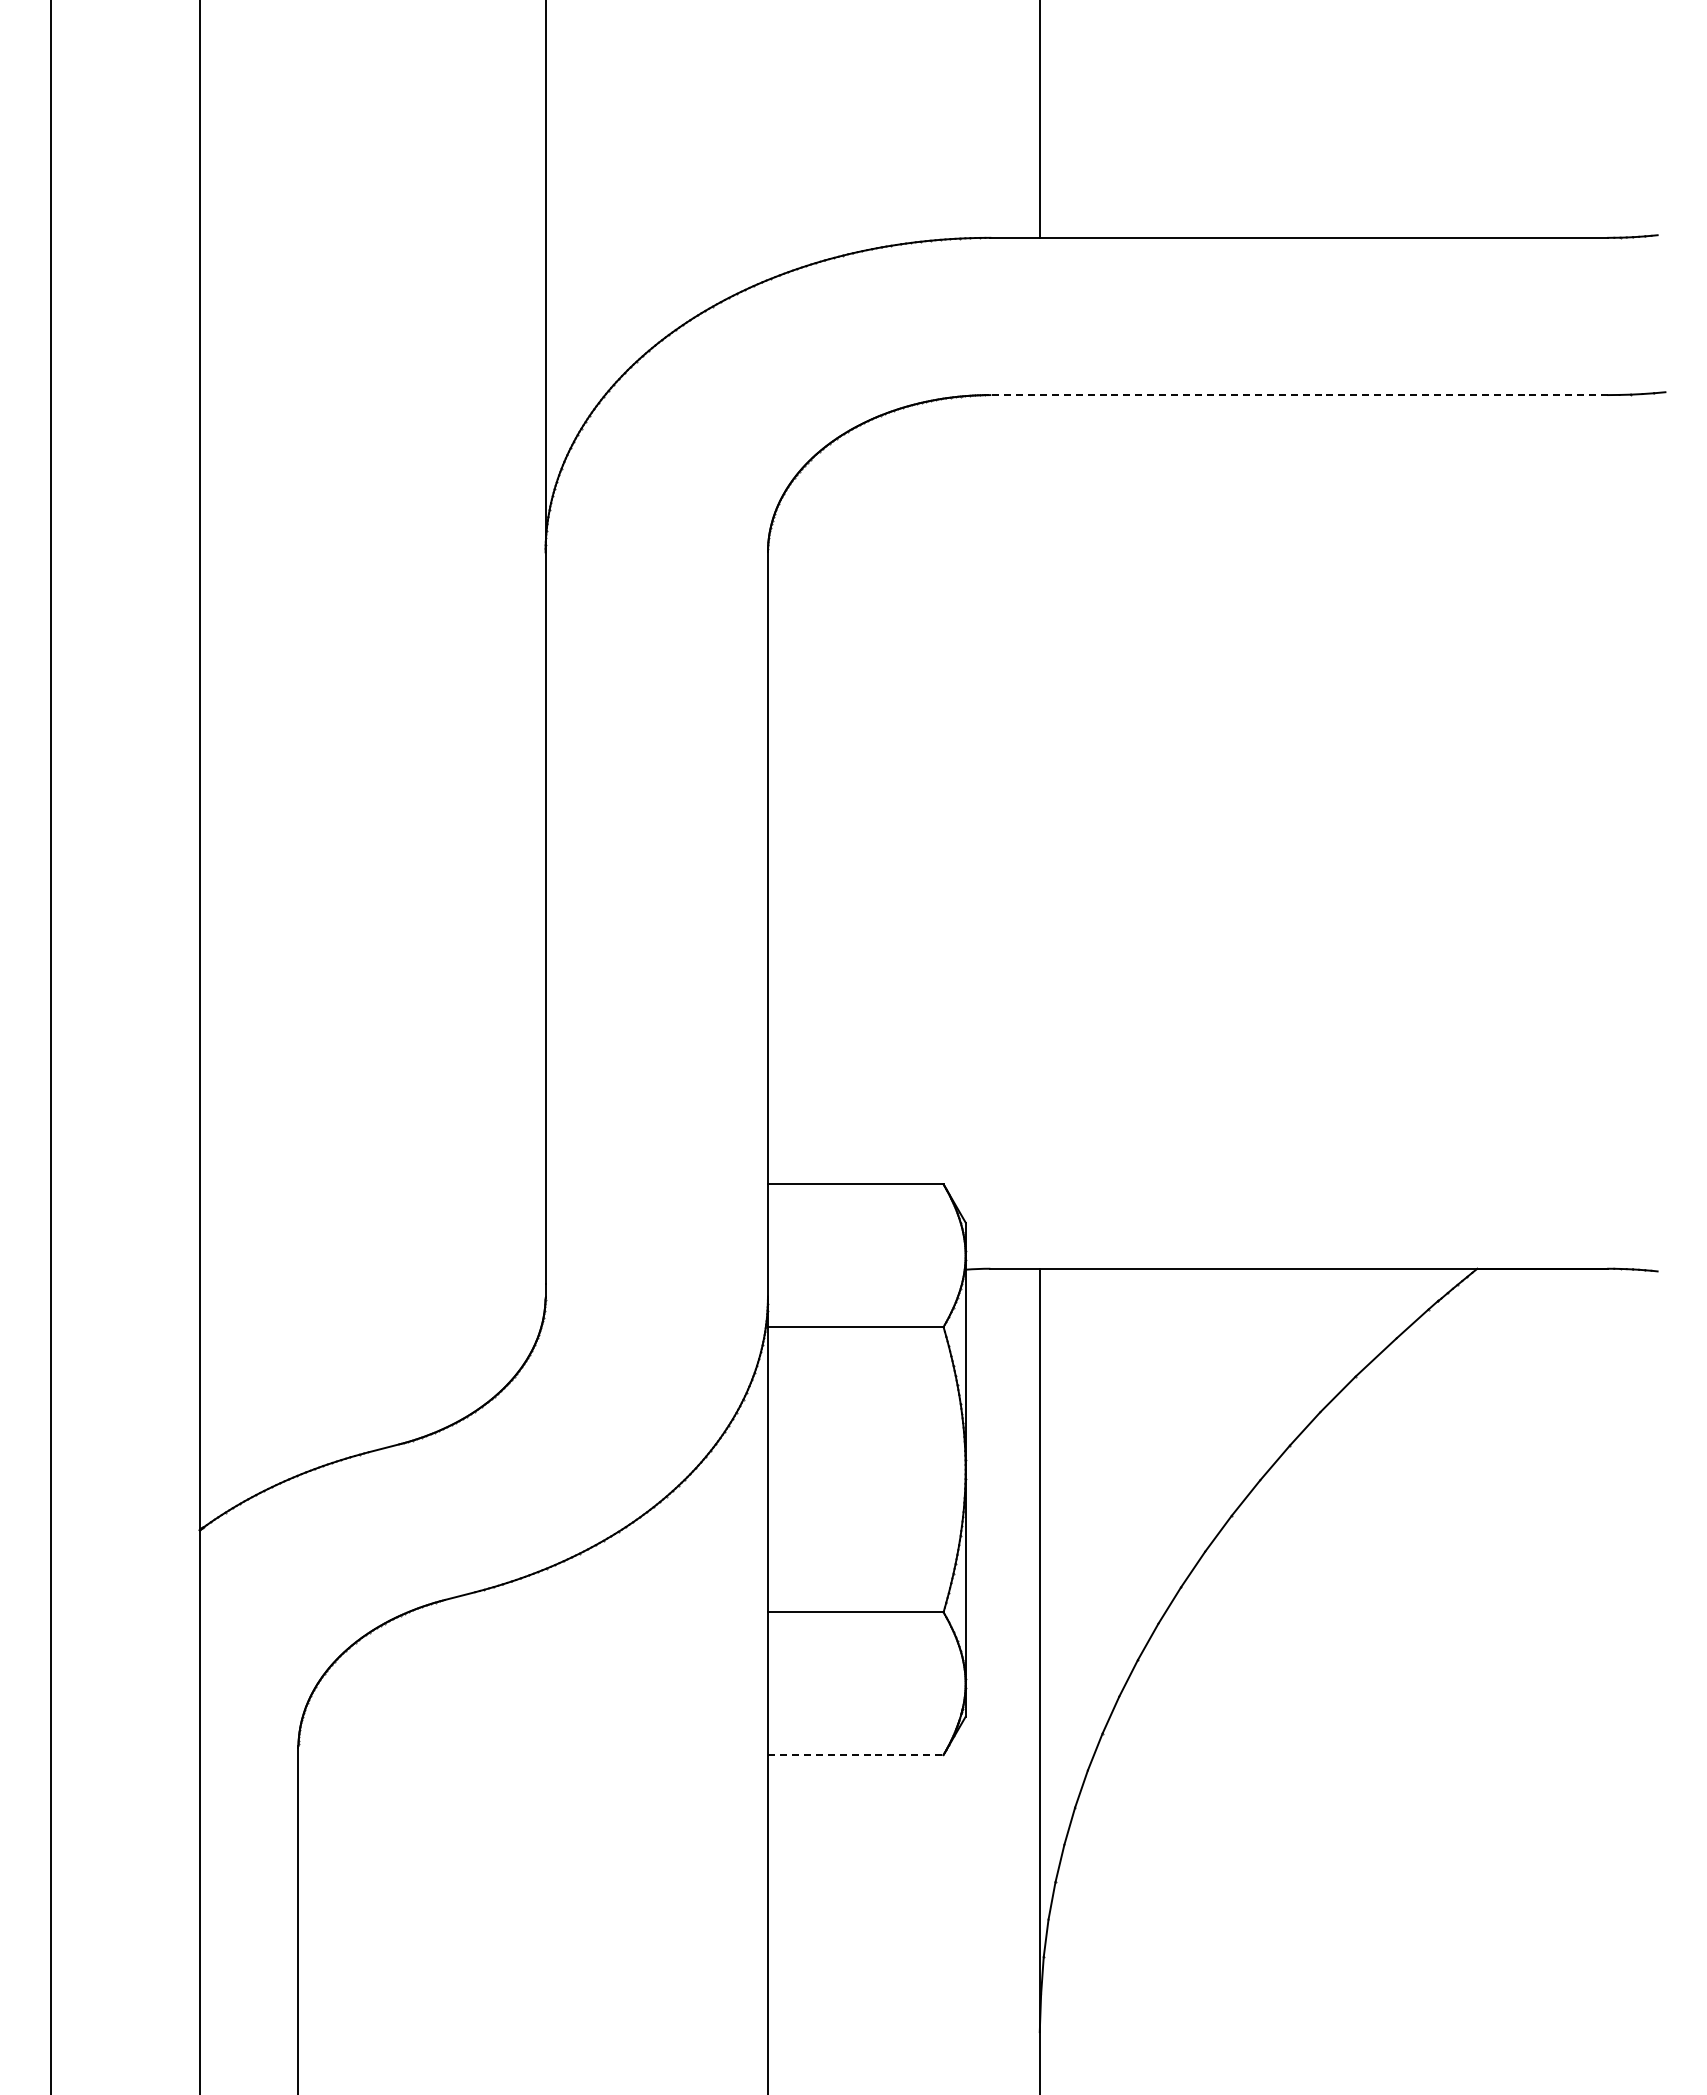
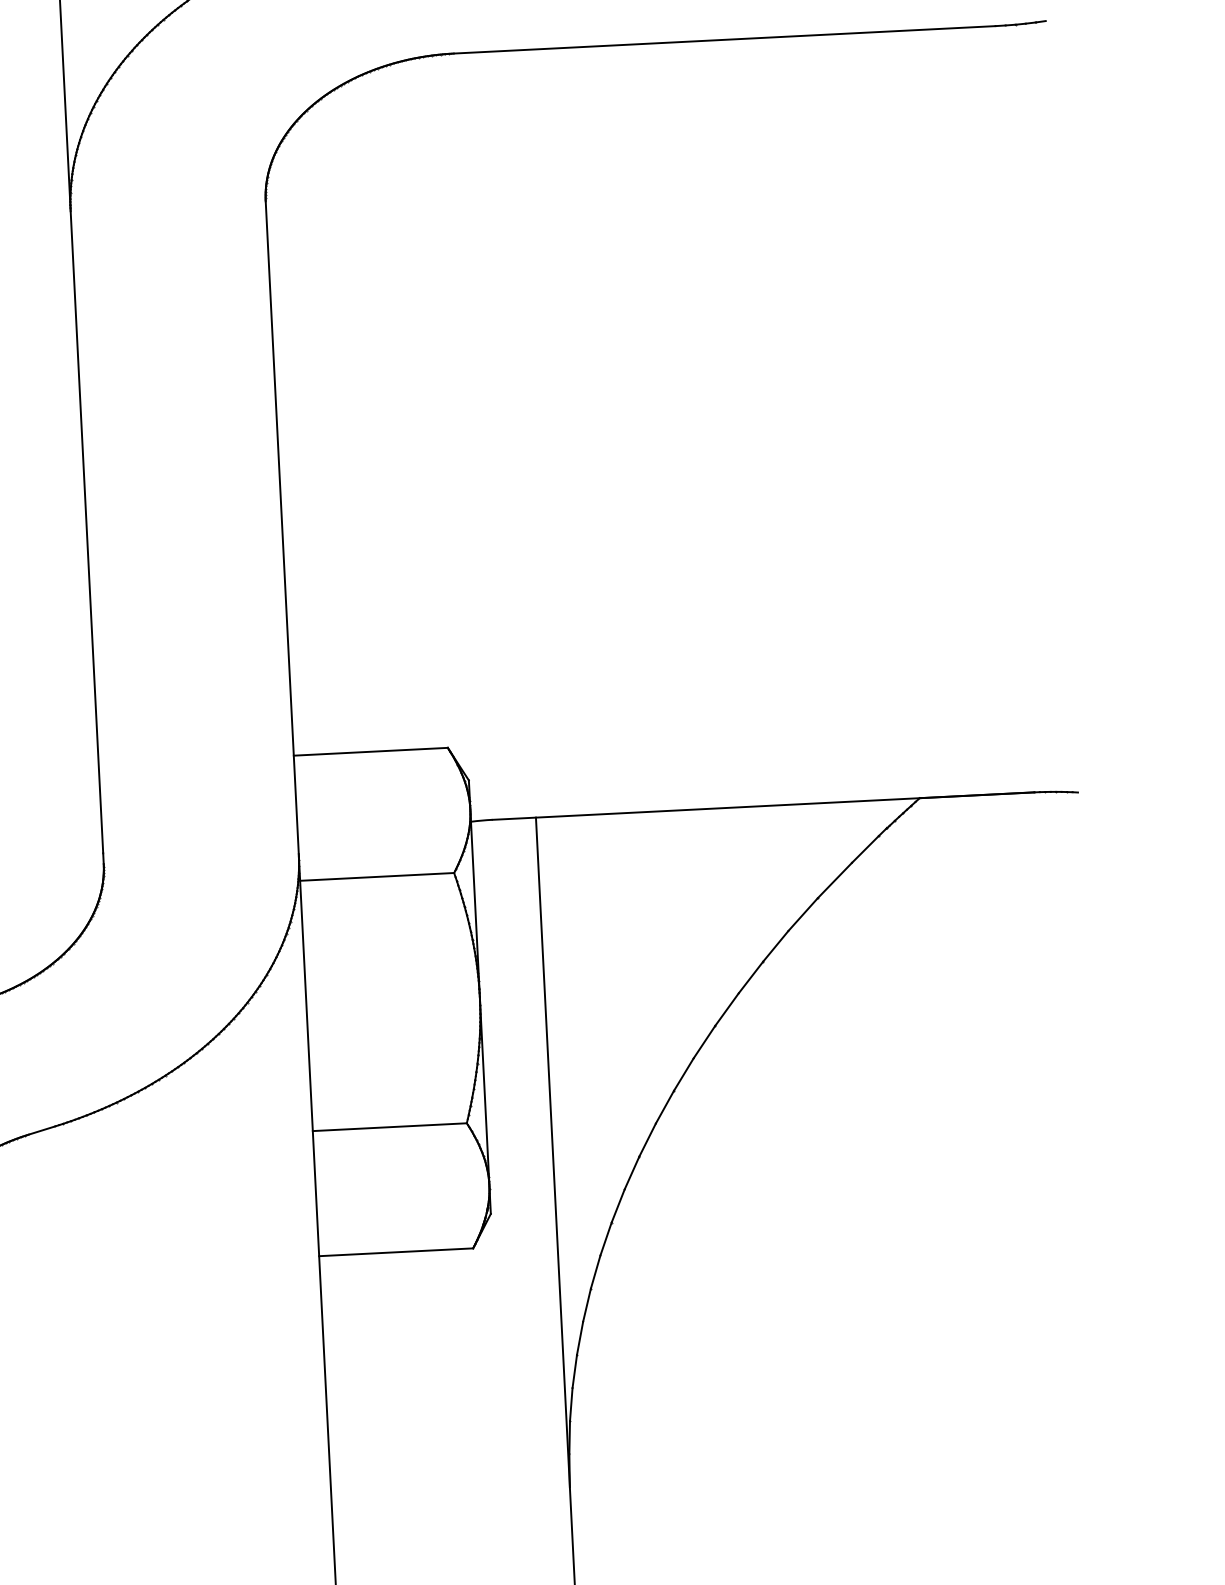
line: (1299, 395) -> (724, 40), dashed -> solid
line: (855, 1755) -> (395, 1252), dashed -> solid

